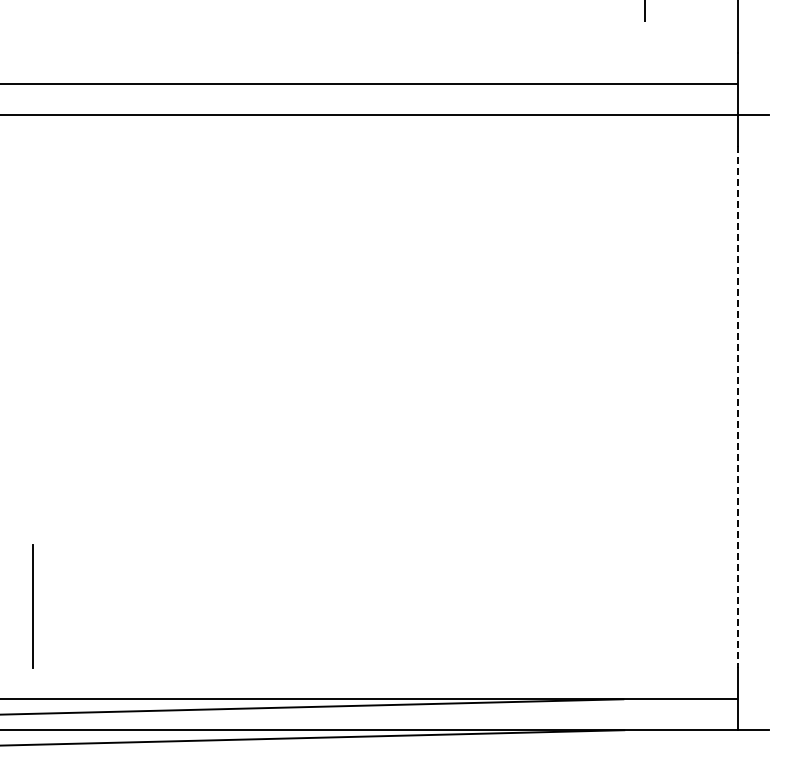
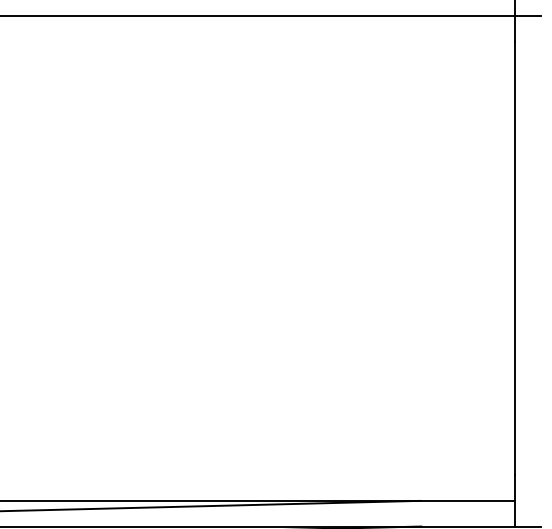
line: (737, 407) -> (515, 258), dashed -> solid

